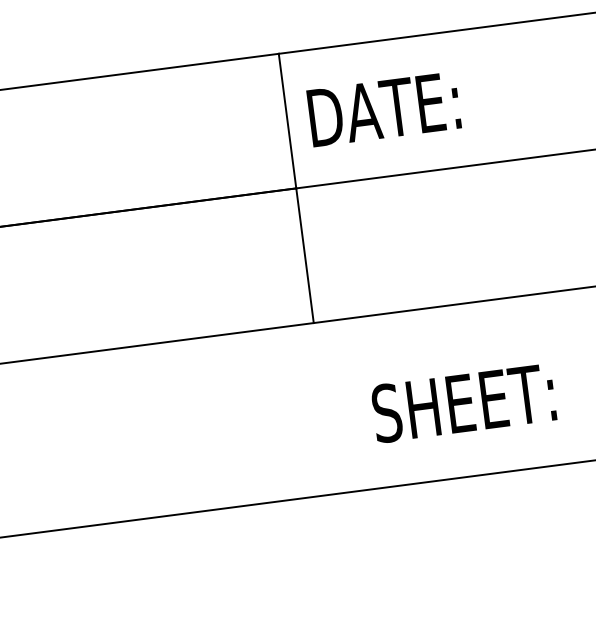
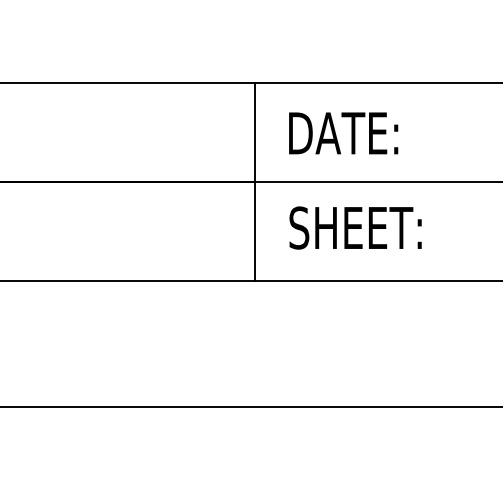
text: (383, 109) -> (343, 133), moved
text: (463, 402) -> (355, 227), moved

